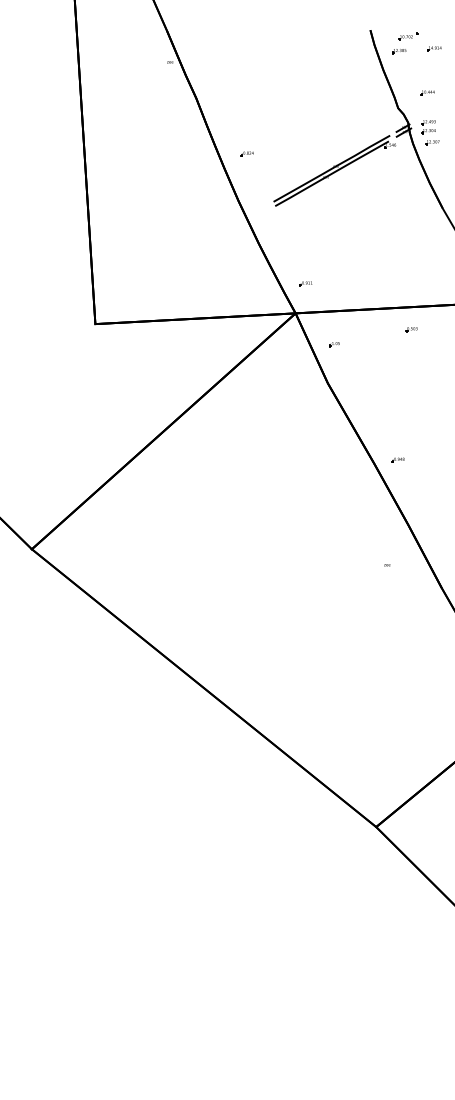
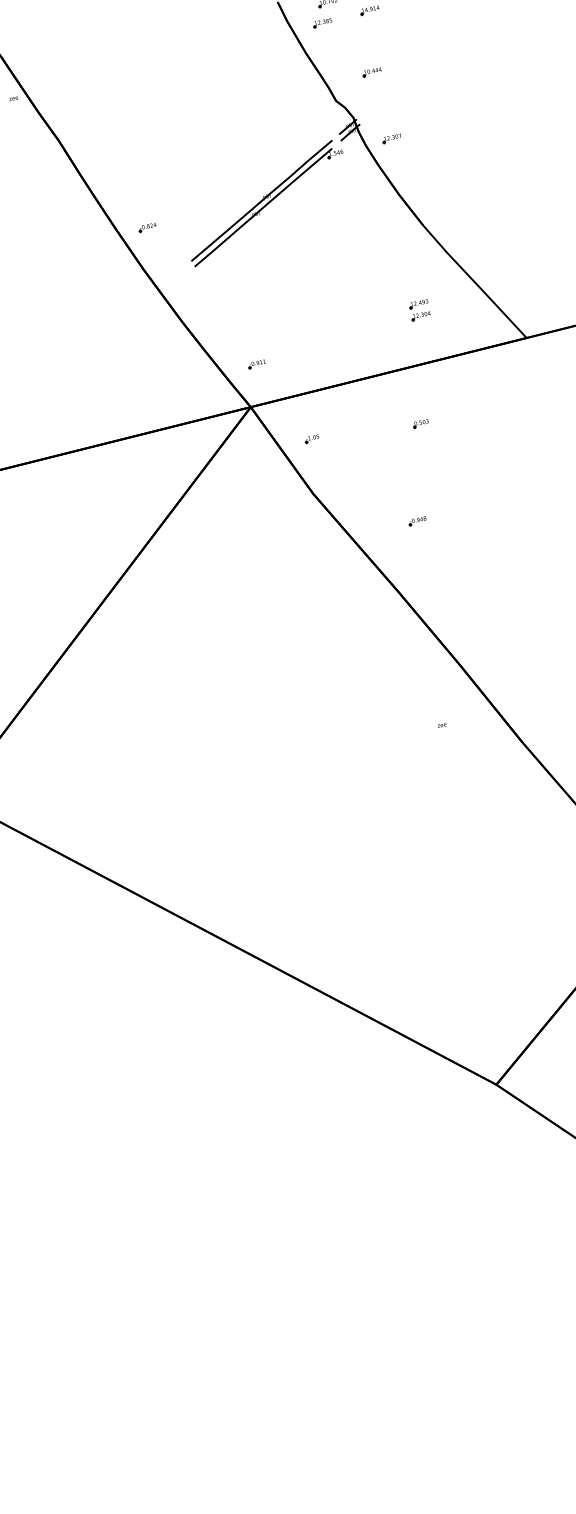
part: (428, 127) -> (419, 310), moved
part: (246, 153) -> (146, 227), moved
part: (411, 329) -> (420, 423), moved
part: (397, 459) -> (416, 520), moved

